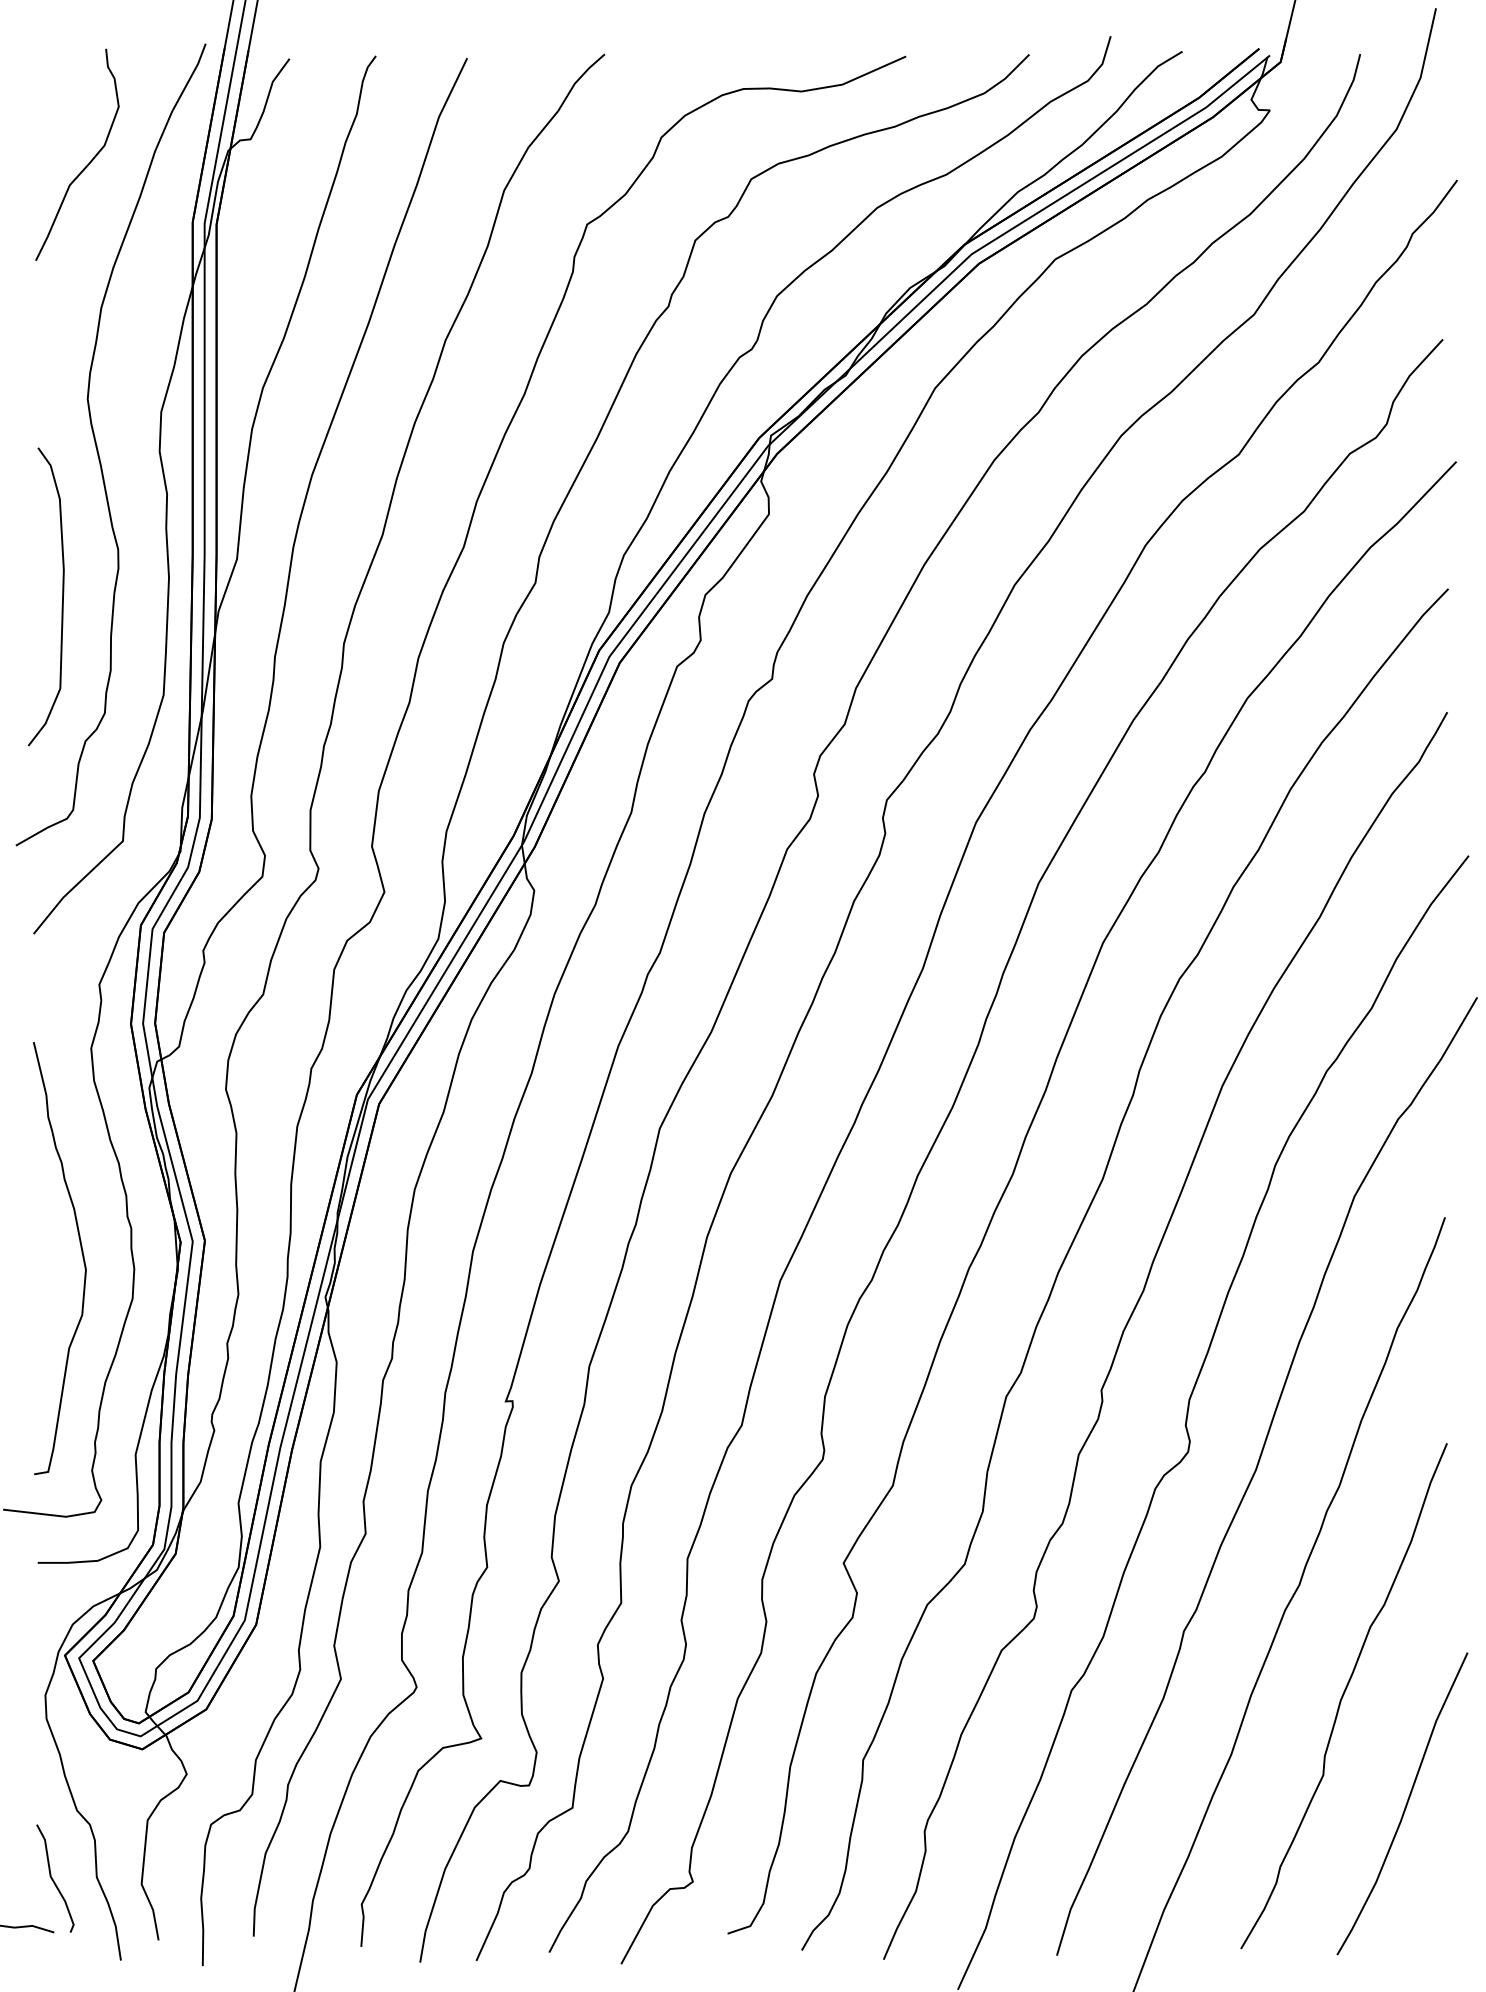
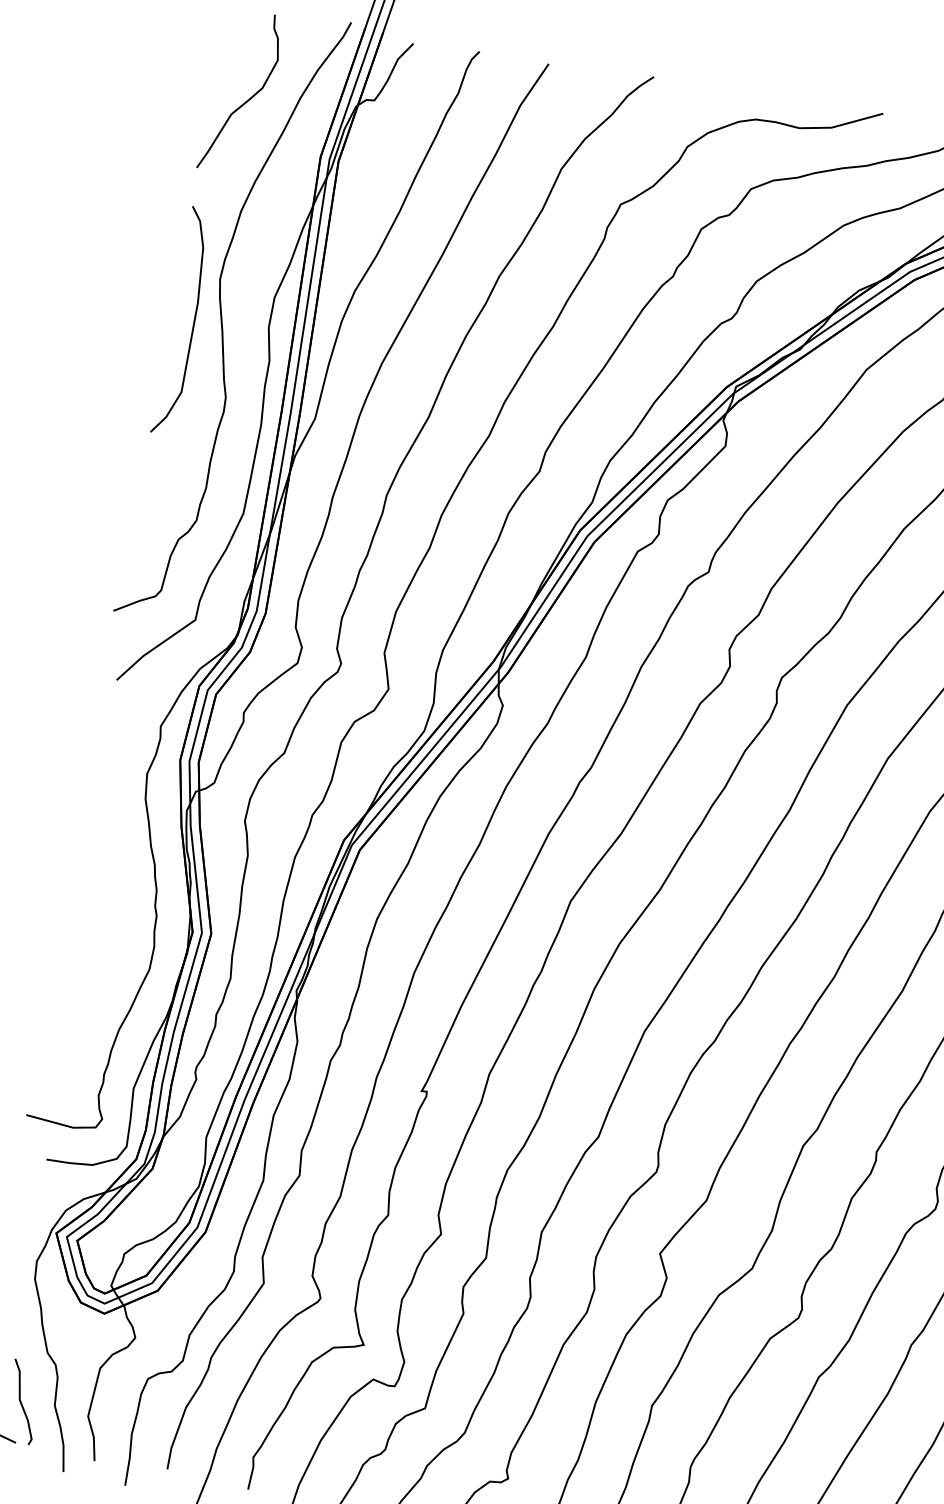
curve: (62, 596) -> (193, 322), moved
curve: (81, 1253) -> (115, 929), removed

